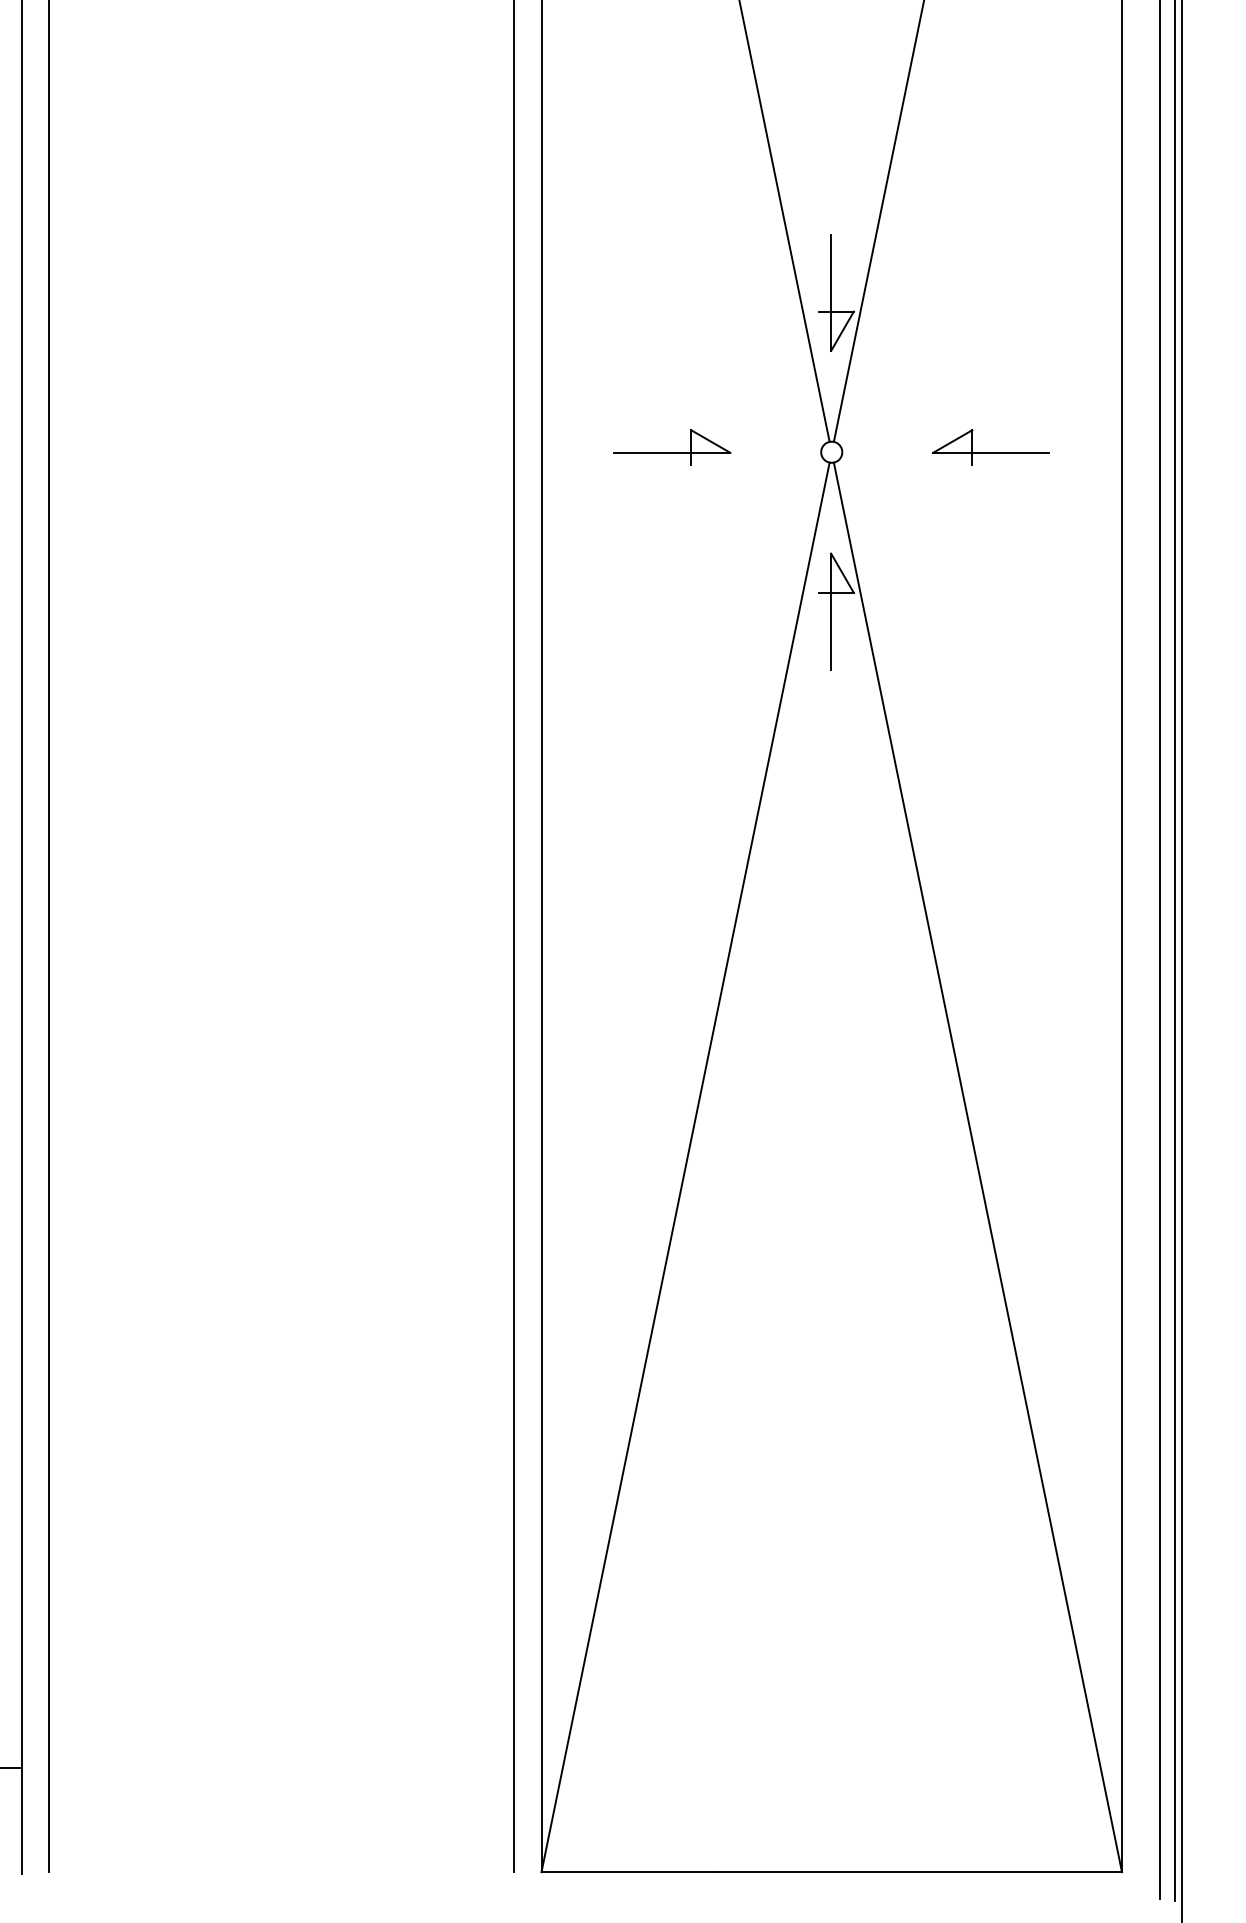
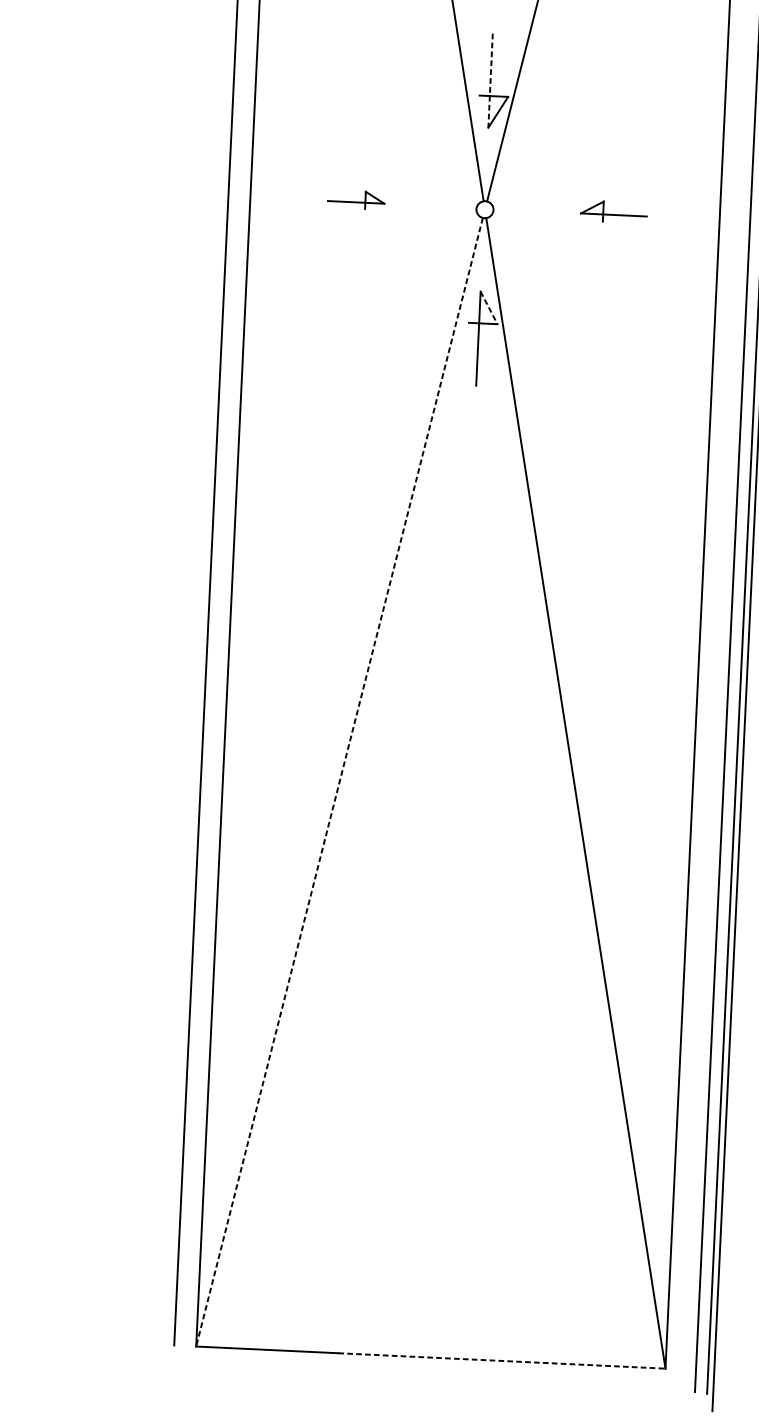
line: (831, 293) -> (490, 81), solid -> dashed
part: (672, 447) -> (356, 199), size x0.6
part: (990, 447) -> (613, 211), size x0.7
line: (842, 573) -> (489, 308), solid -> dashed
line: (685, 1167) -> (339, 782), solid -> dashed
line: (920, 1872) -> (502, 1361), solid -> dashed

